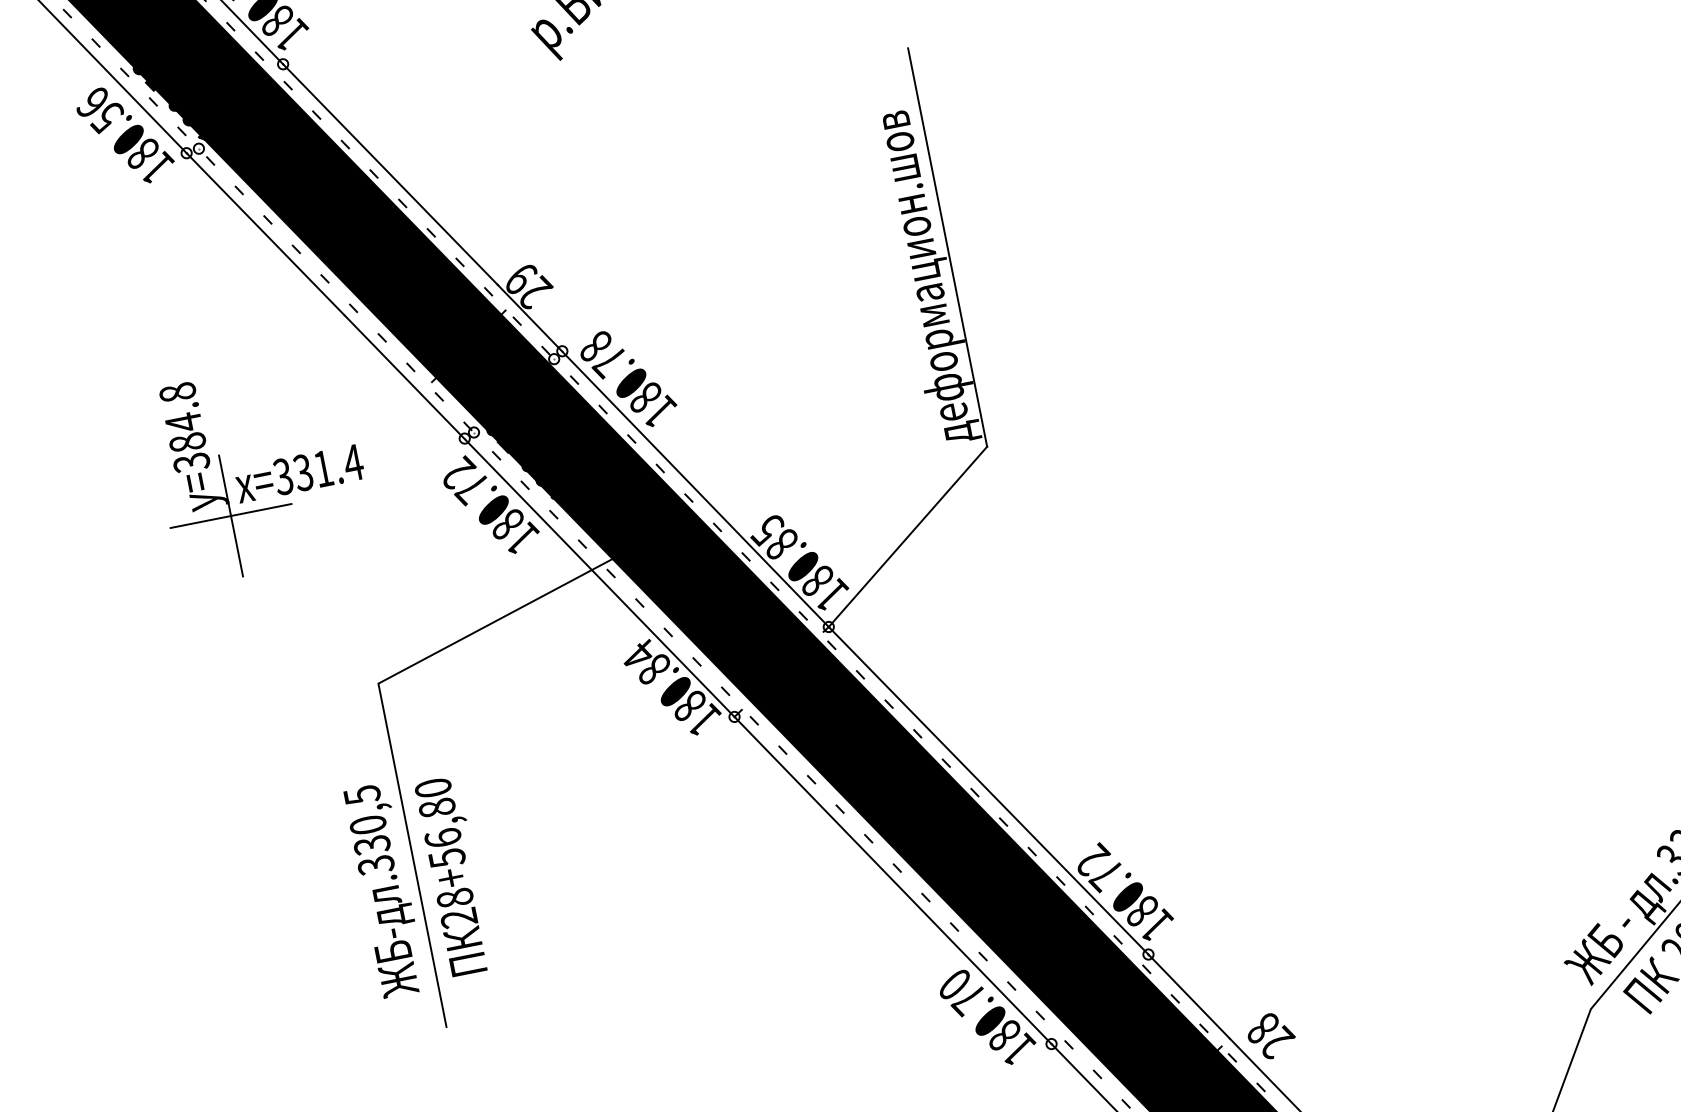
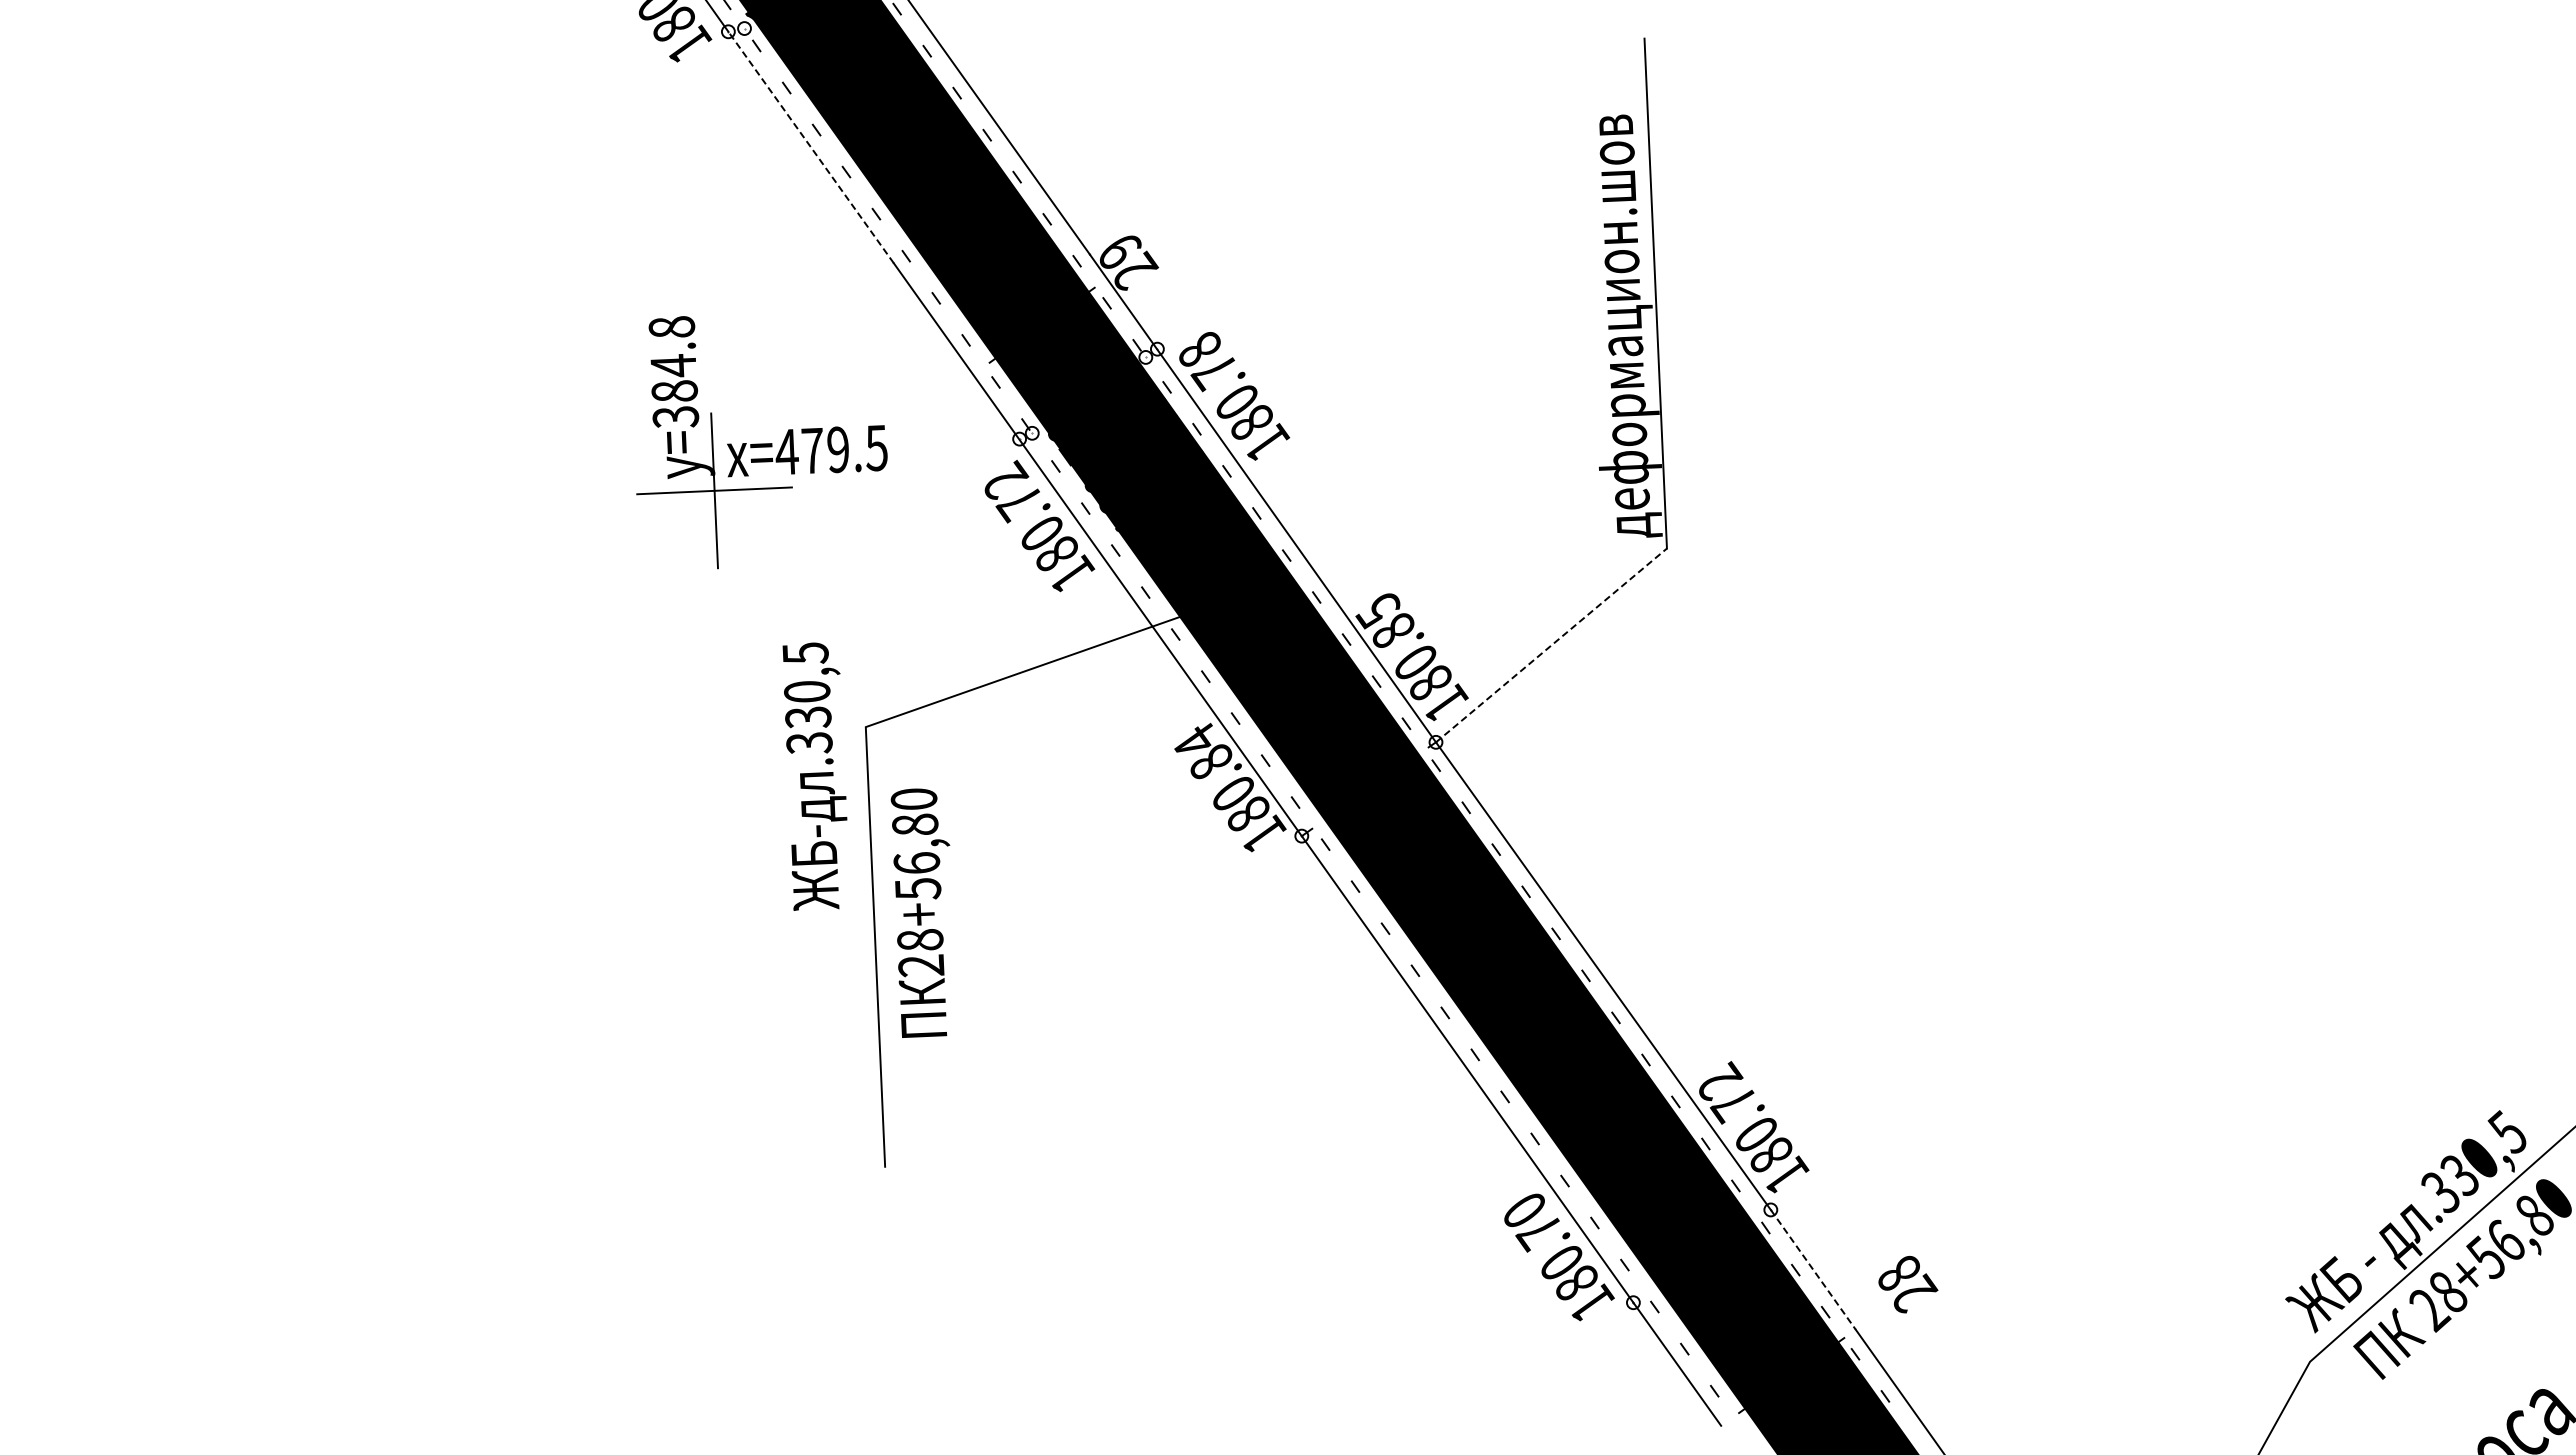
line: (265, 234) -> (810, 147), solid -> dashed
text: (318, 470) -> (831, 450), =331.4 -> =479.5
line: (907, 536) -> (1551, 645), solid -> dashed
text: (451, 876) -> (920, 912), moved
text: (384, 890) -> (814, 776), moved
line: (1189, 997) -> (1813, 1270), solid -> dashed
text: (1271, 1035) -> (1908, 1284), moved

